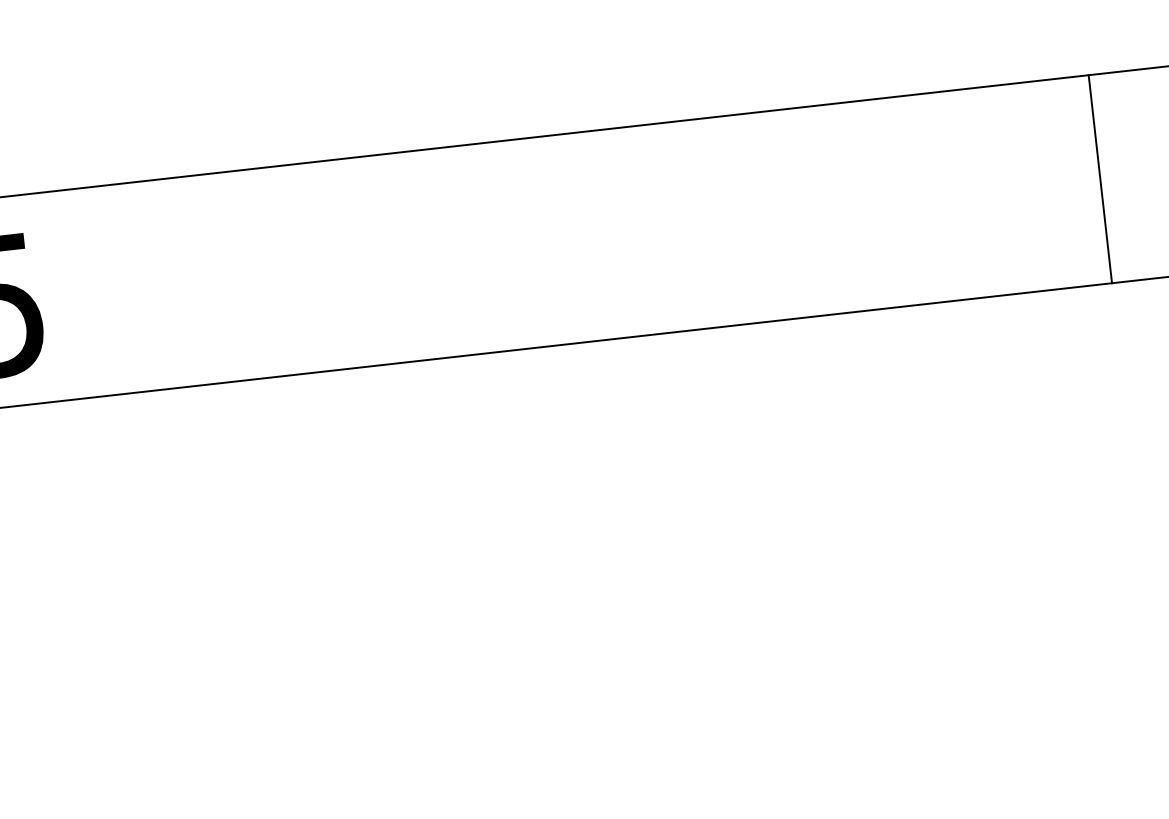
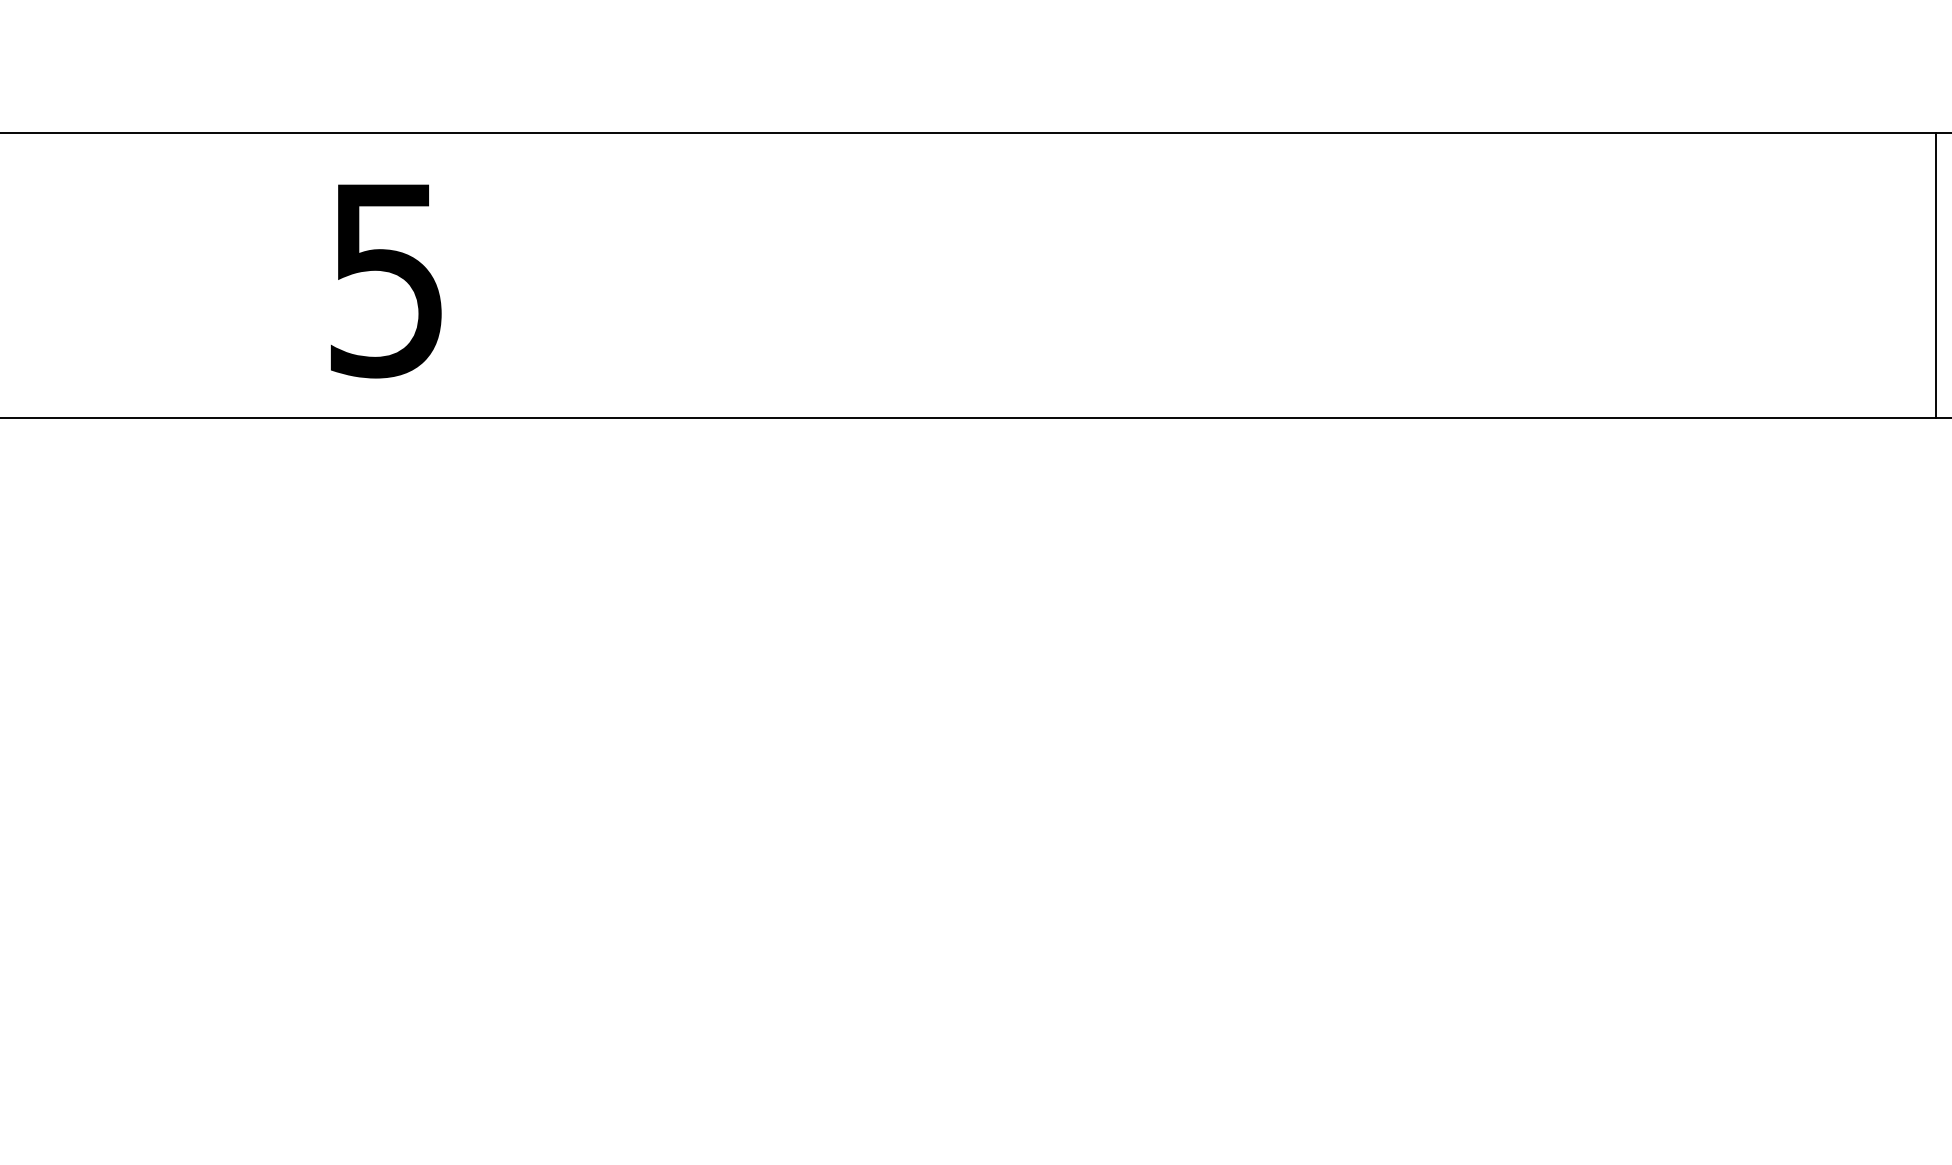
line: (1100, 179) -> (1935, 275), moved

